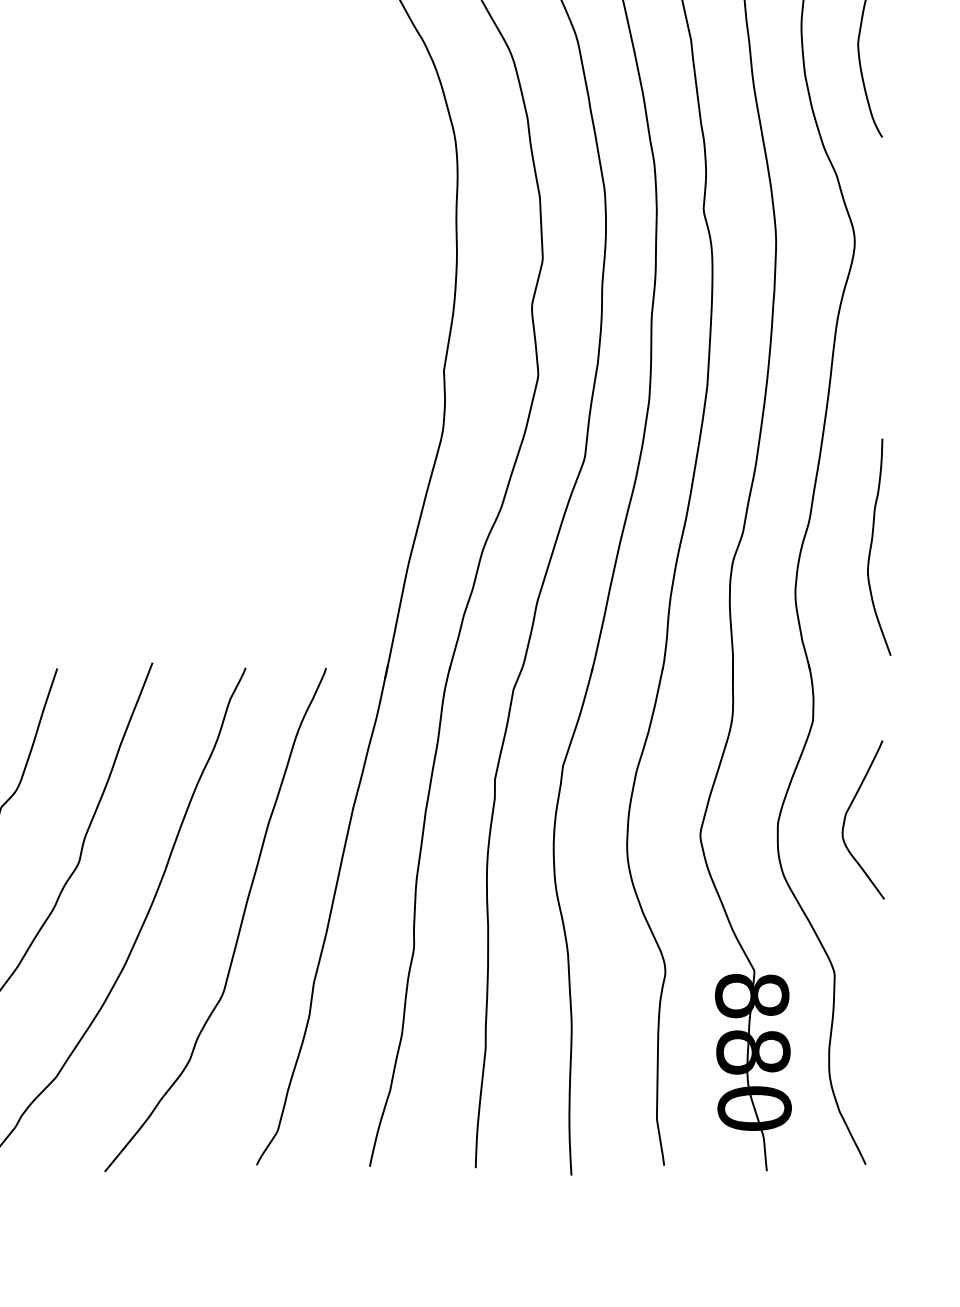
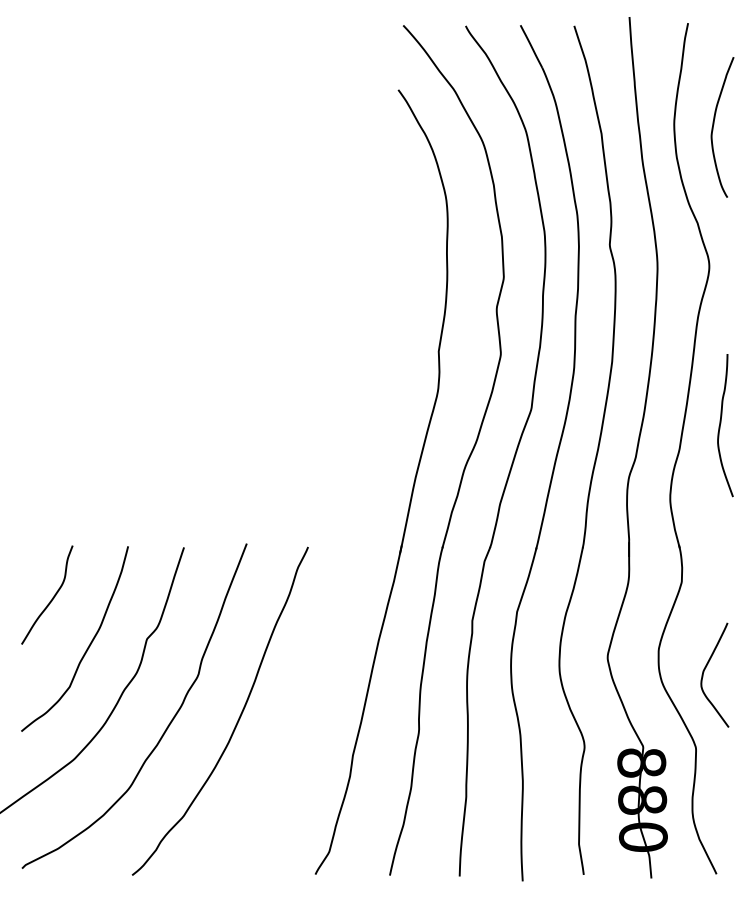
curve: (873, 544) -> (721, 423), moved
curve: (847, 815) -> (704, 672), moved
curve: (238, 928) -> (303, 718), removed

